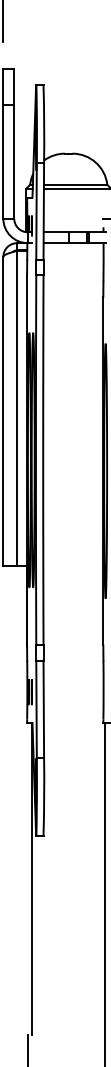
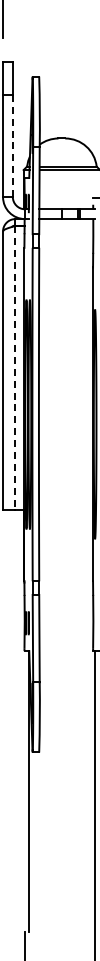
line: (13, 161) -> (12, 145), solid -> dashed
line: (17, 409) -> (15, 368), solid -> dashed

